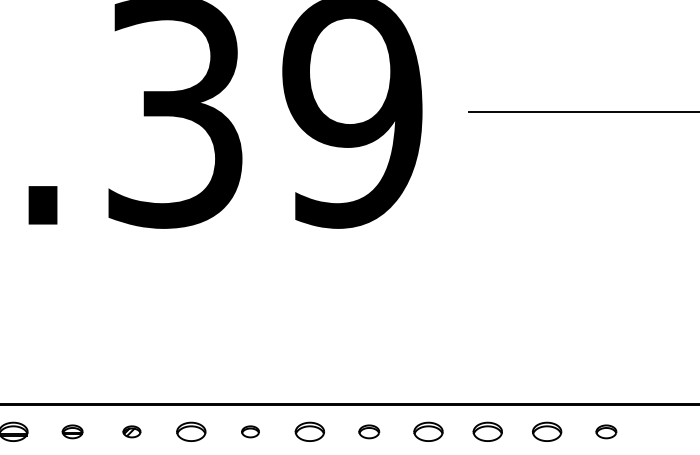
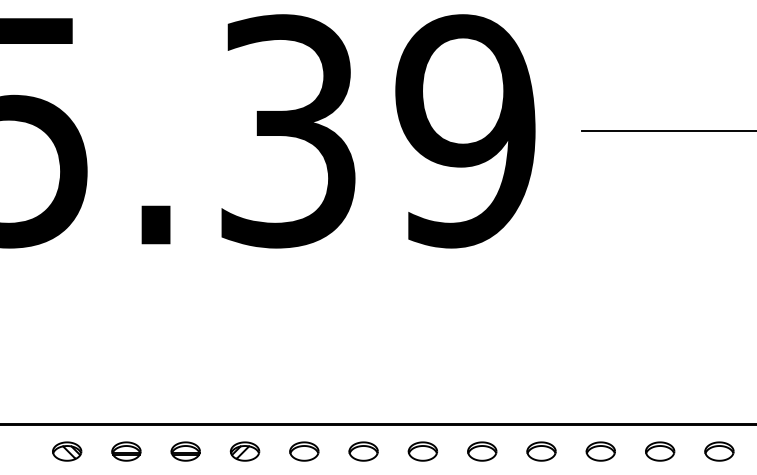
part: (72, 431) -> (185, 451), size x1.43
part: (131, 431) -> (244, 451), size x1.67
part: (250, 431) -> (363, 451), size x1.67
part: (369, 431) -> (482, 451), size x1.43
part: (606, 431) -> (719, 451), size x1.43

